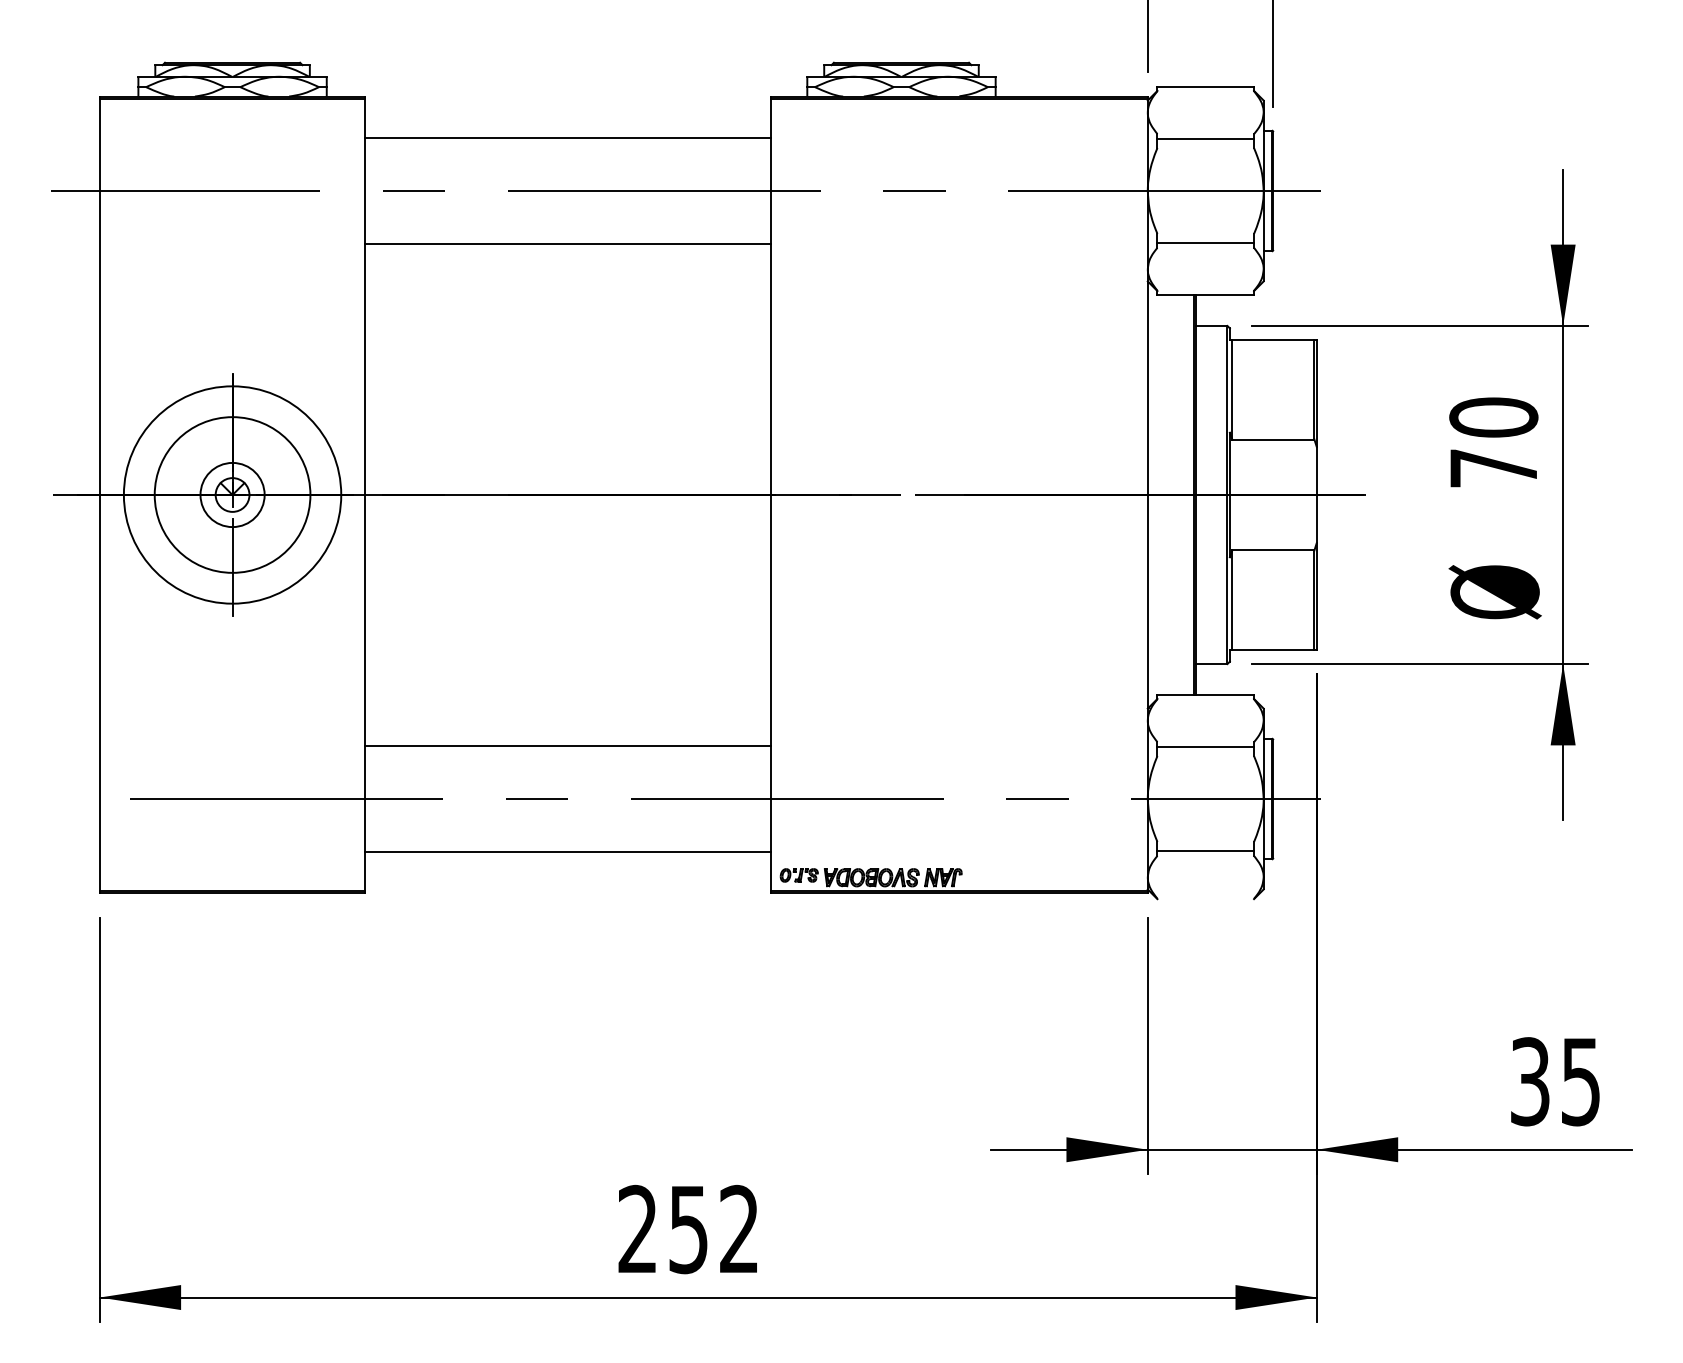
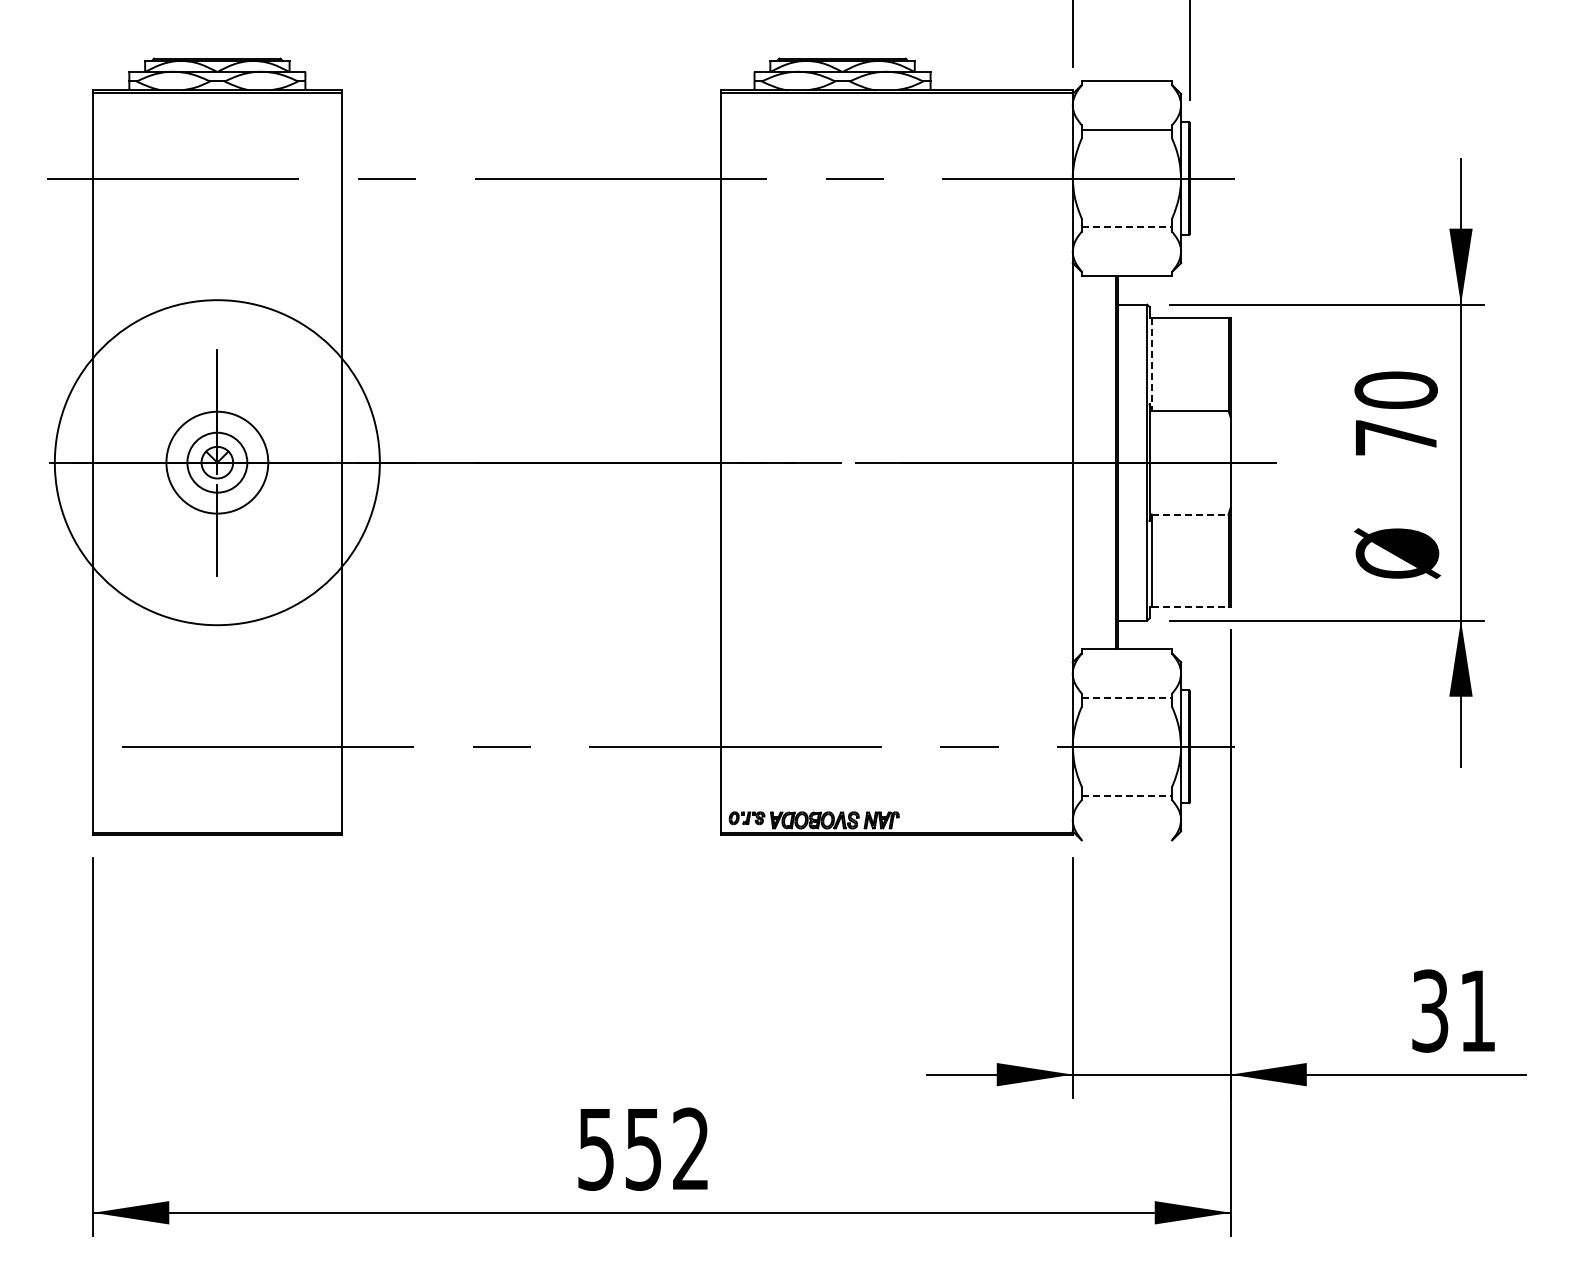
line: (567, 137) -> (530, 128), removed
line: (1206, 243) -> (1127, 227), solid -> dashed
line: (567, 244) -> (530, 228), removed
line: (1232, 391) -> (1151, 365), solid -> dashed
circle: (231, 494) -> (216, 462), size x1.6
circle: (232, 494) -> (217, 462), size x0.7
line: (1273, 550) -> (1190, 514), solid -> dashed
line: (1273, 649) -> (1190, 607), solid -> dashed
line: (567, 746) -> (530, 697), removed
line: (1206, 747) -> (1127, 698), solid -> dashed
line: (1206, 851) -> (1127, 795), solid -> dashed
line: (567, 852) -> (530, 796), removed
text: (1580, 1082) -> (1477, 1011), 35 -> 31
text: (637, 1228) -> (595, 1148), 252 -> 552

